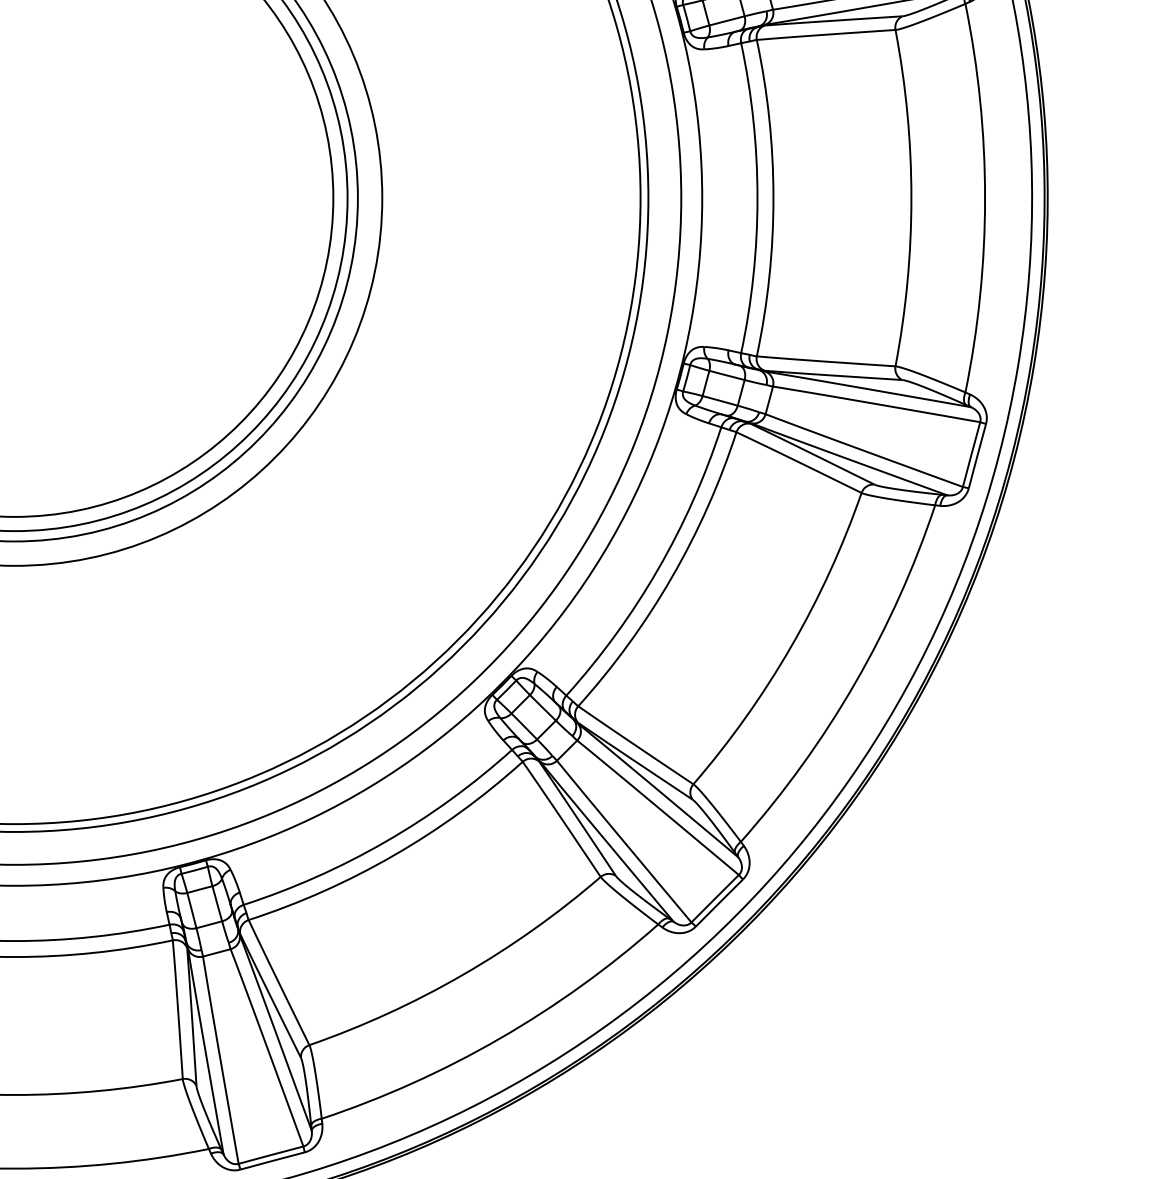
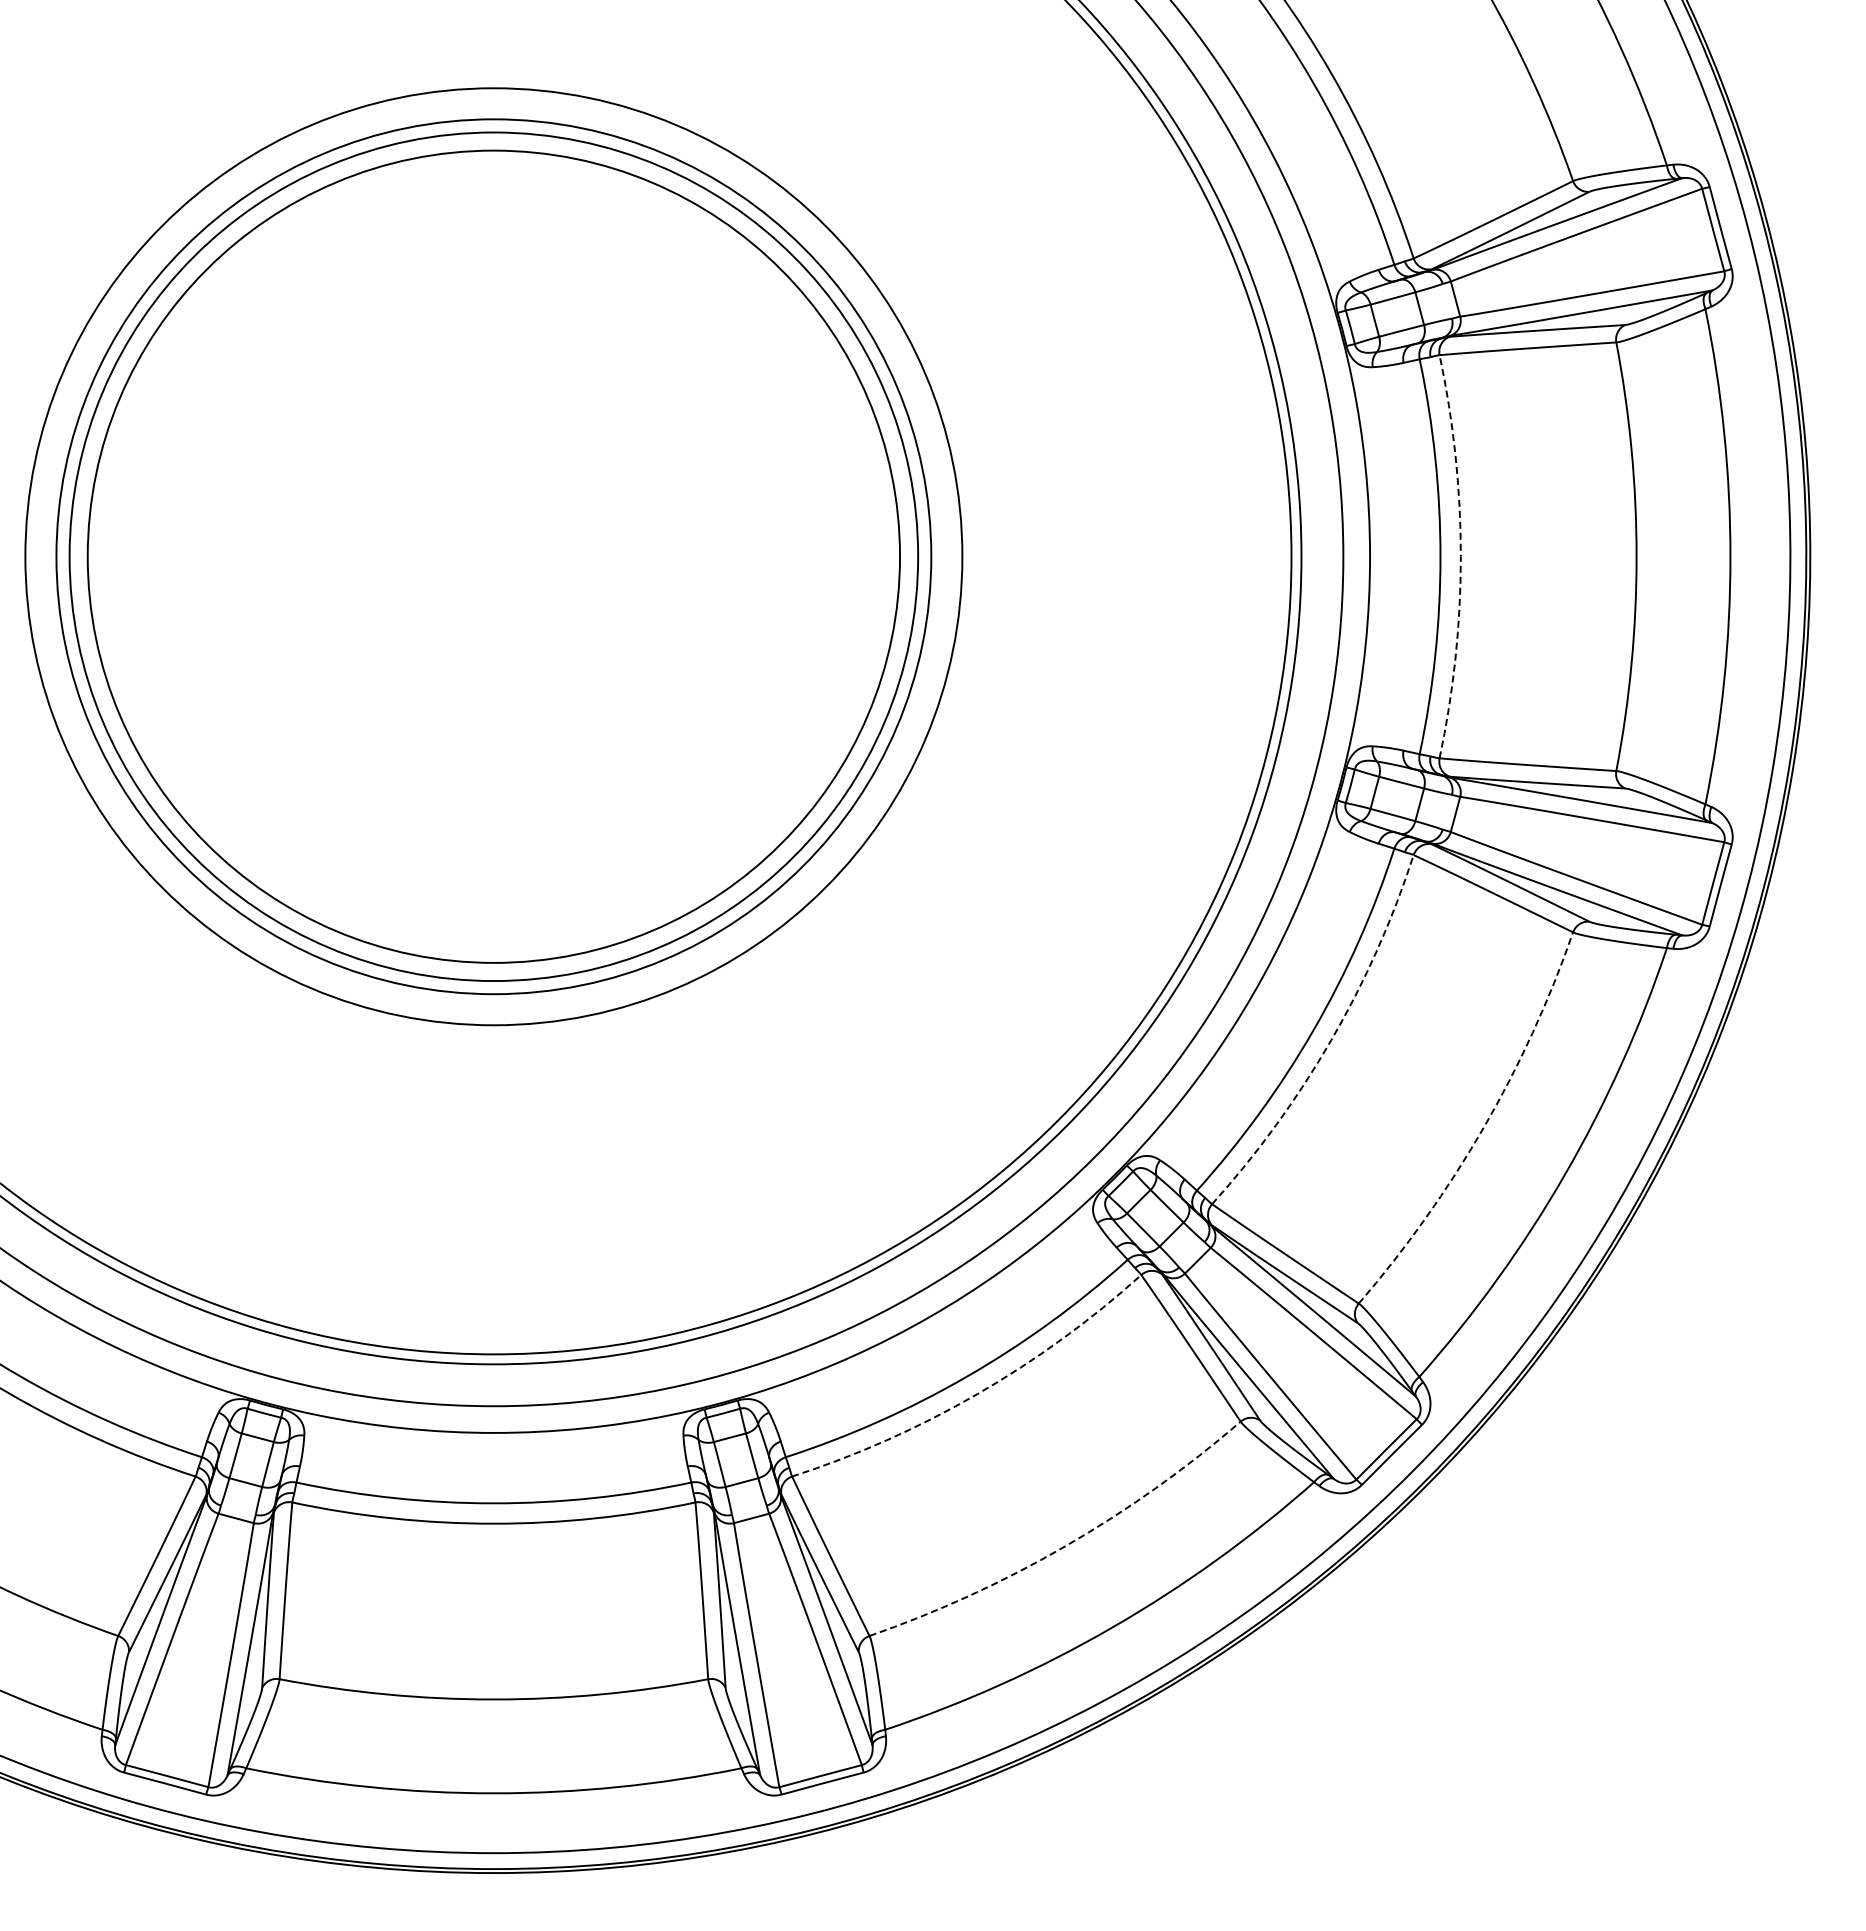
arc: (773, 197) -> (1460, 556), solid -> dashed
arc: (671, 577) -> (1331, 1040), solid -> dashed
arc: (791, 646) -> (1483, 1128), solid -> dashed
arc: (394, 855) -> (977, 1394), solid -> dashed
arc: (463, 974) -> (1065, 1546), solid -> dashed

